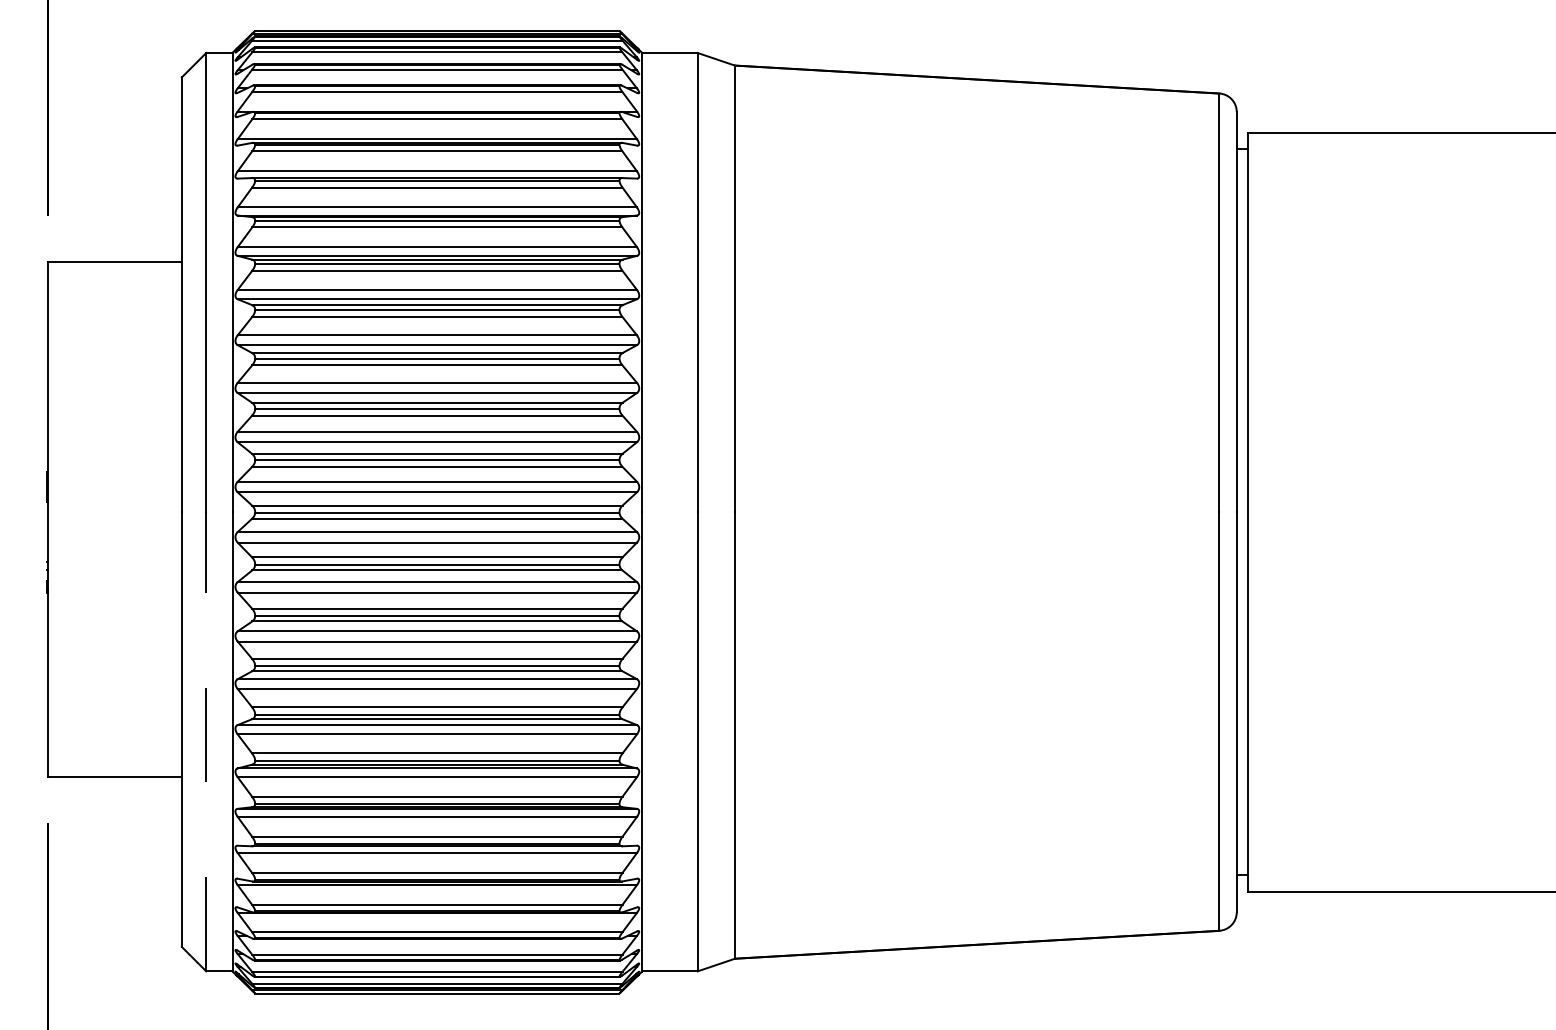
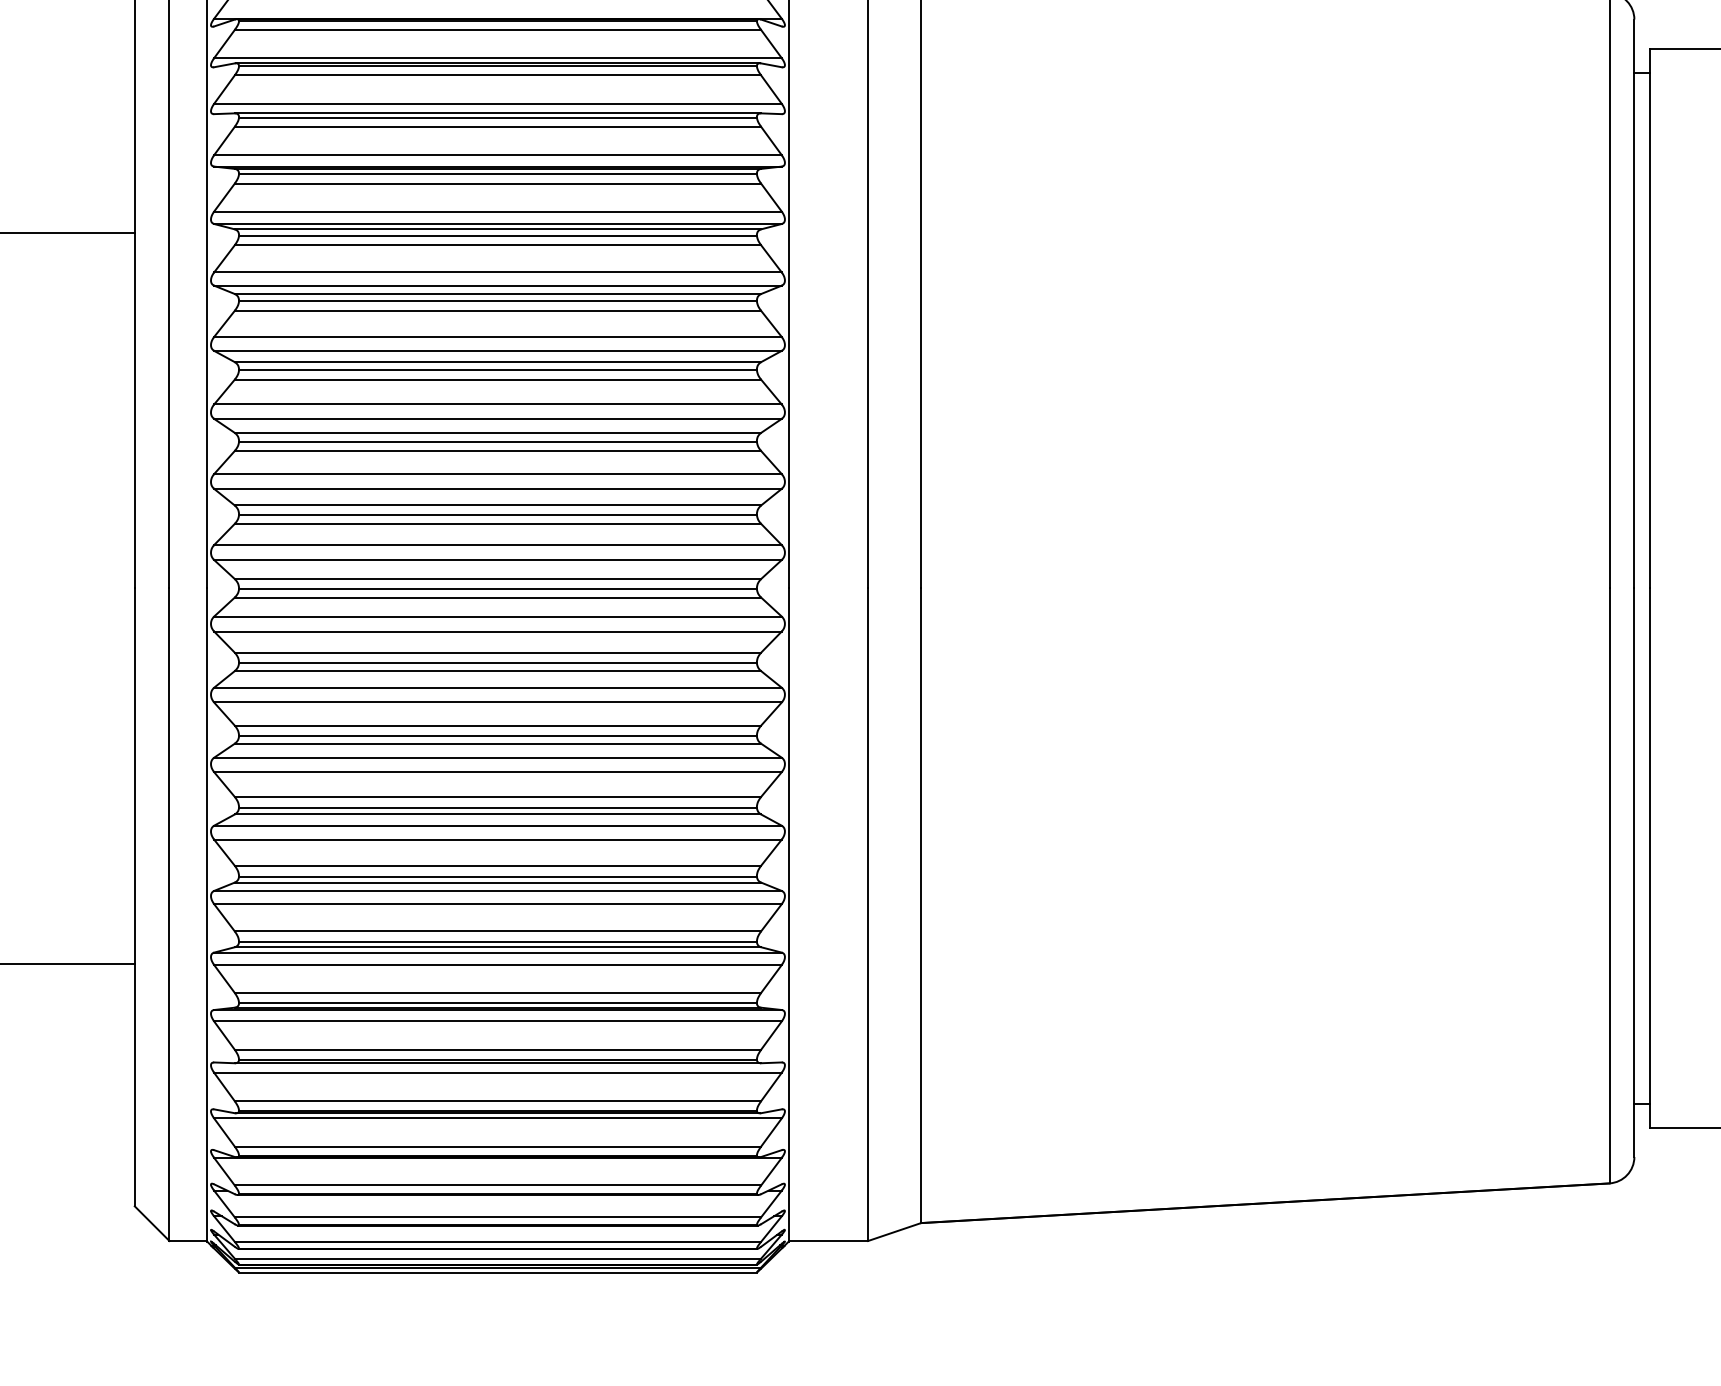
line: (206, 741) -> (169, 914), dashed -> solid

